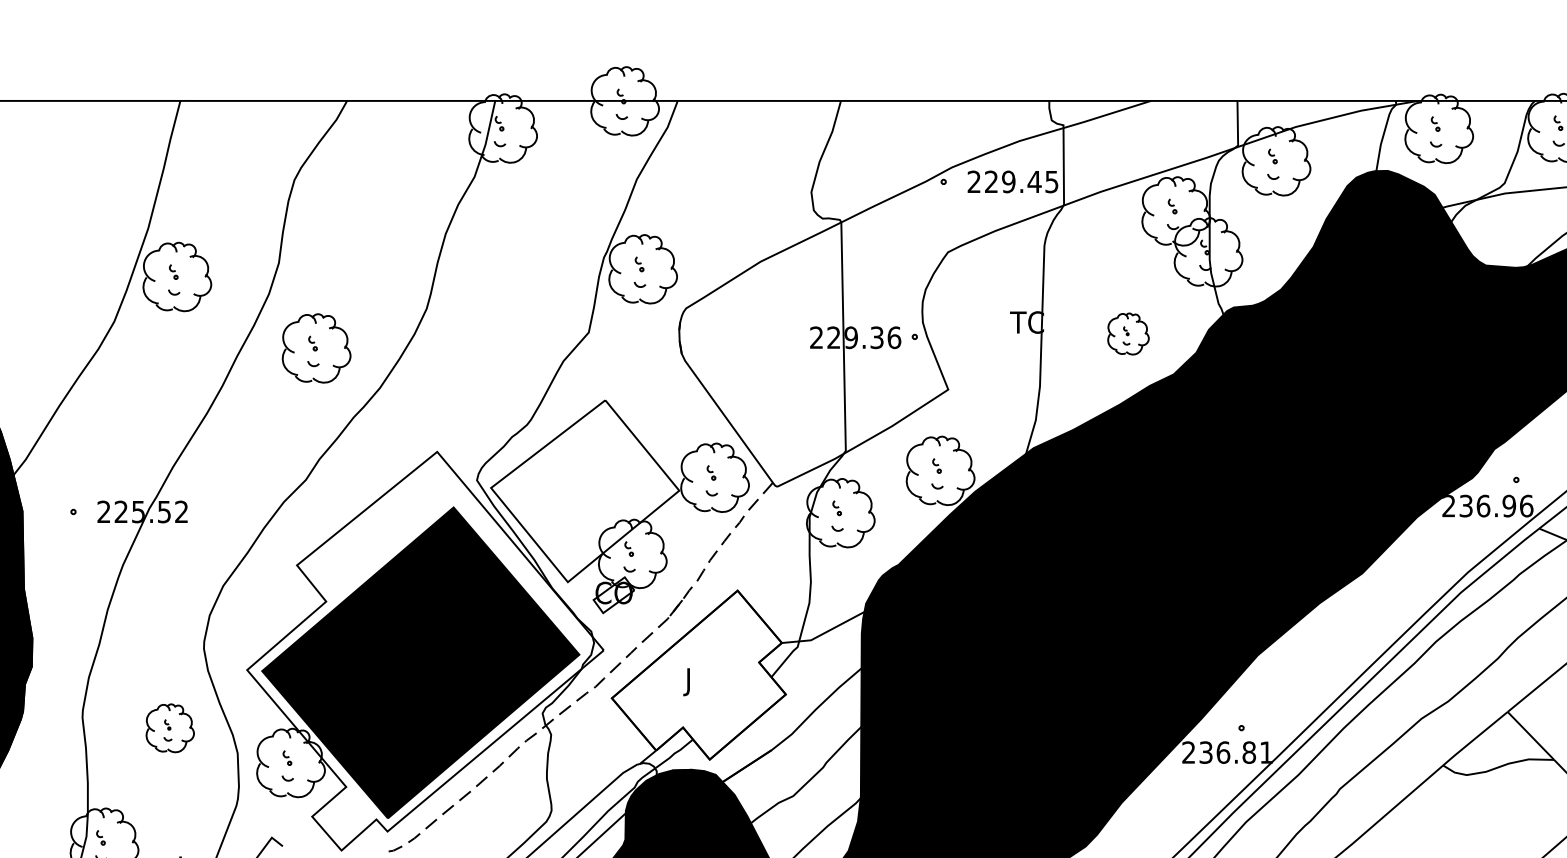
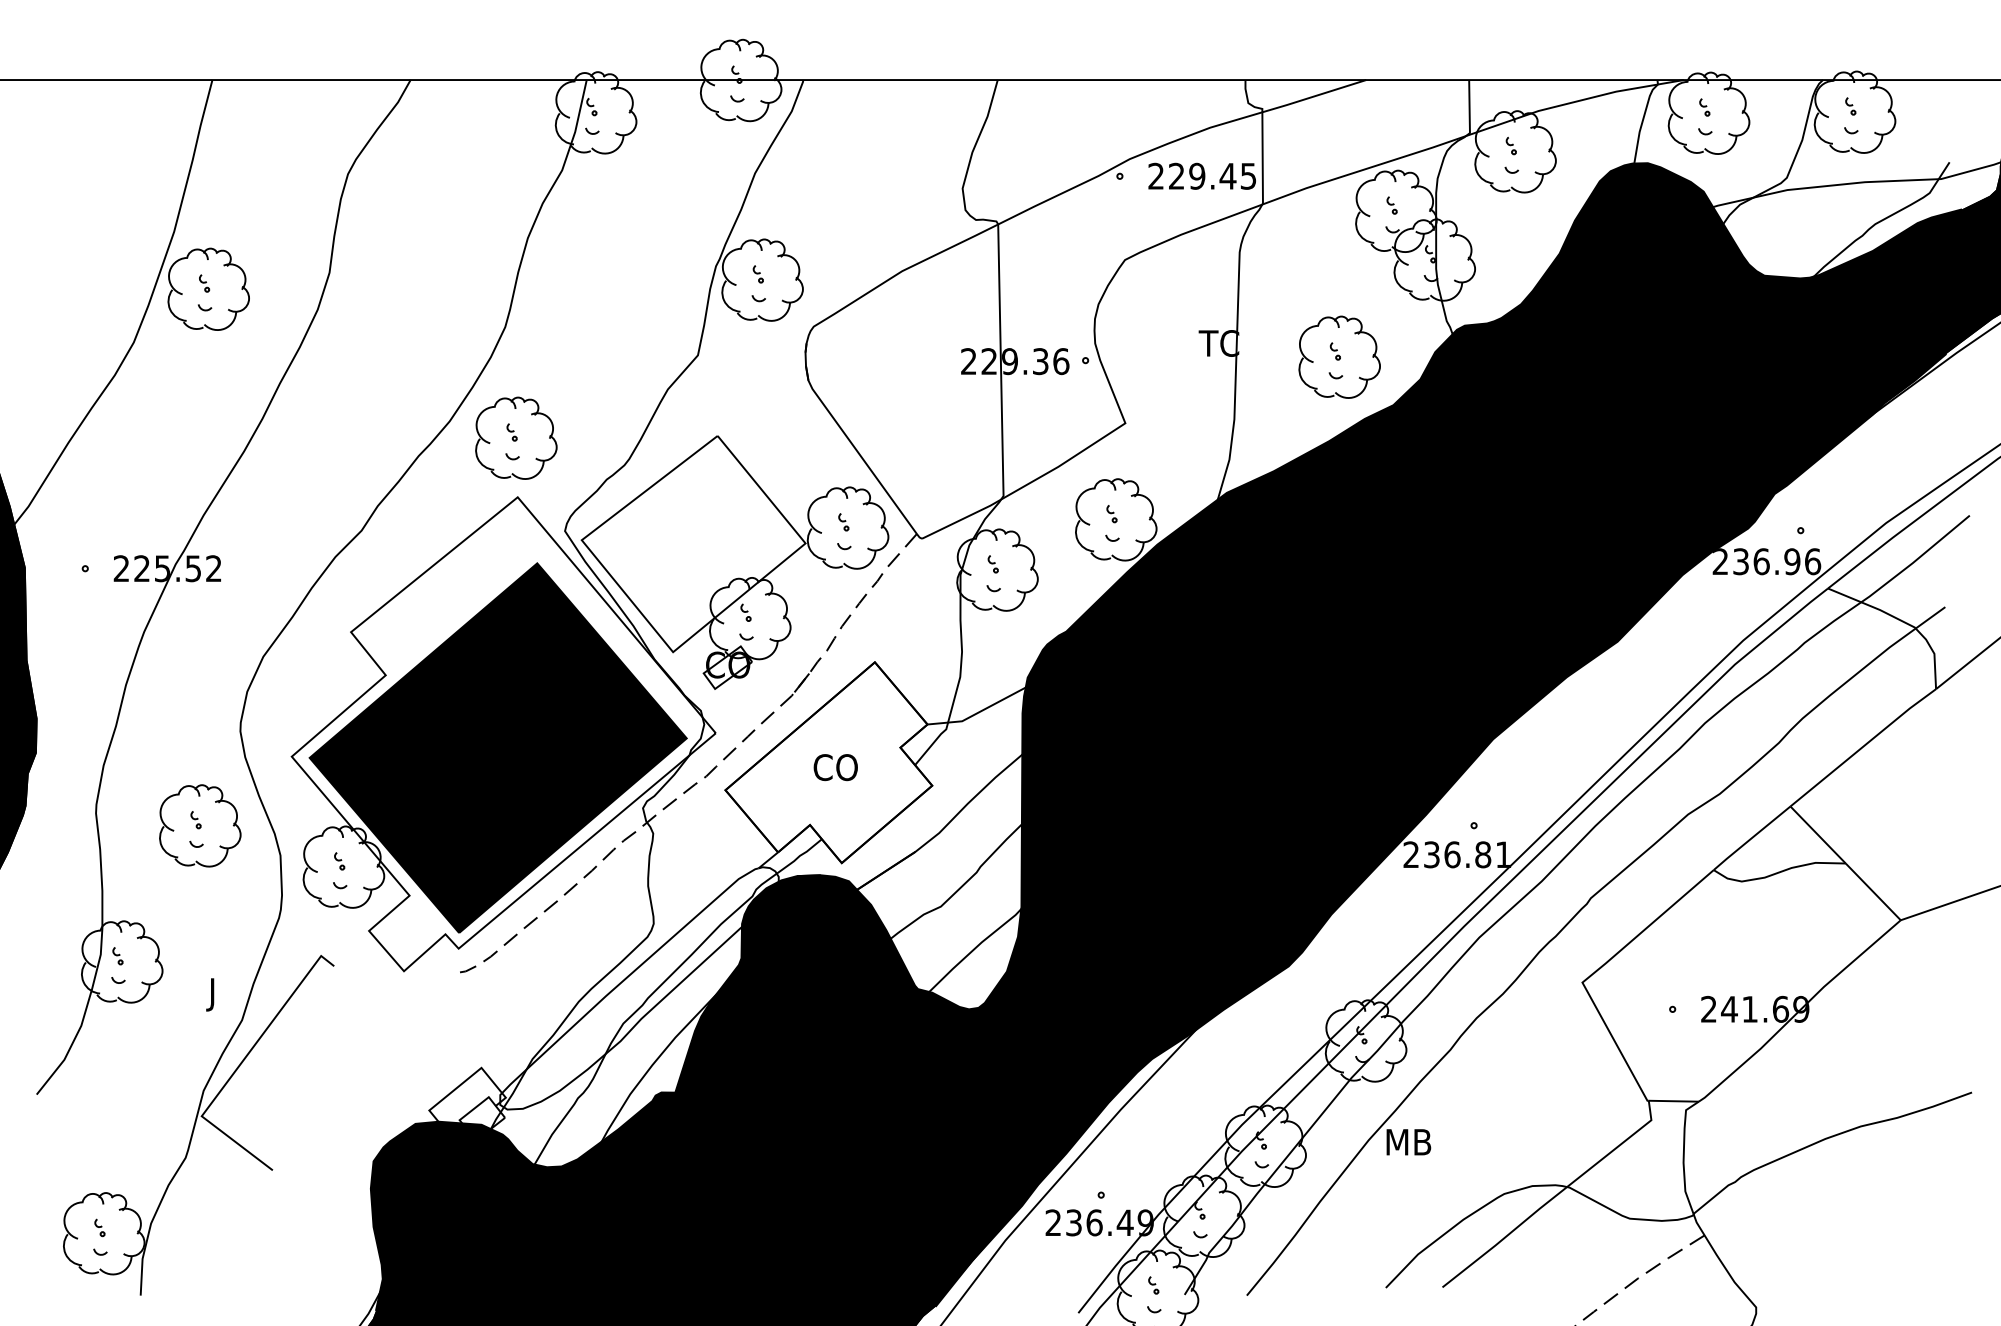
part: (1128, 333) -> (1339, 356), size x1.67
part: (316, 347) -> (516, 437), moved
text: (702, 681) -> (833, 770), J -> CO
part: (170, 727) -> (200, 825), size x1.43

